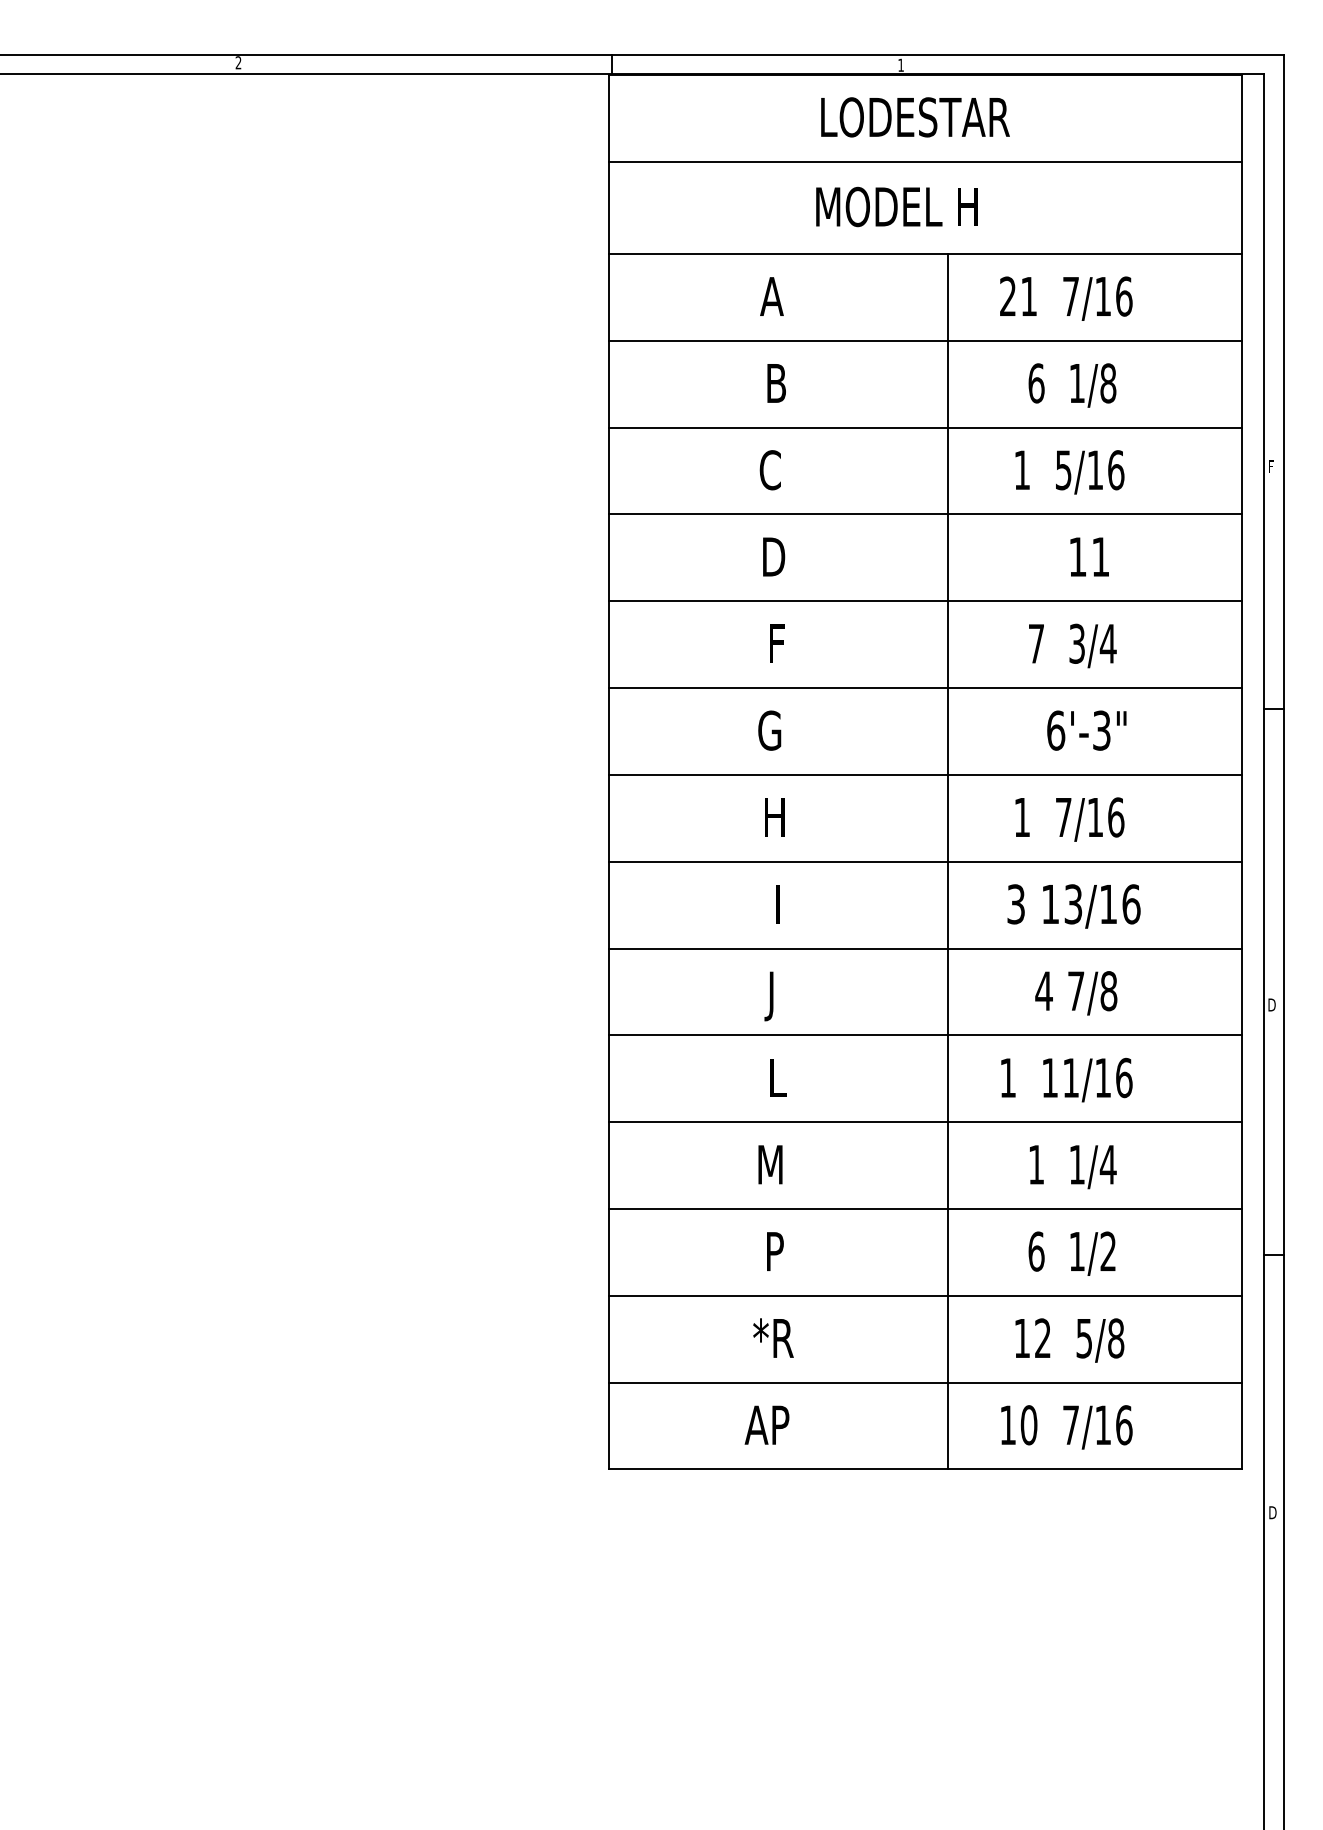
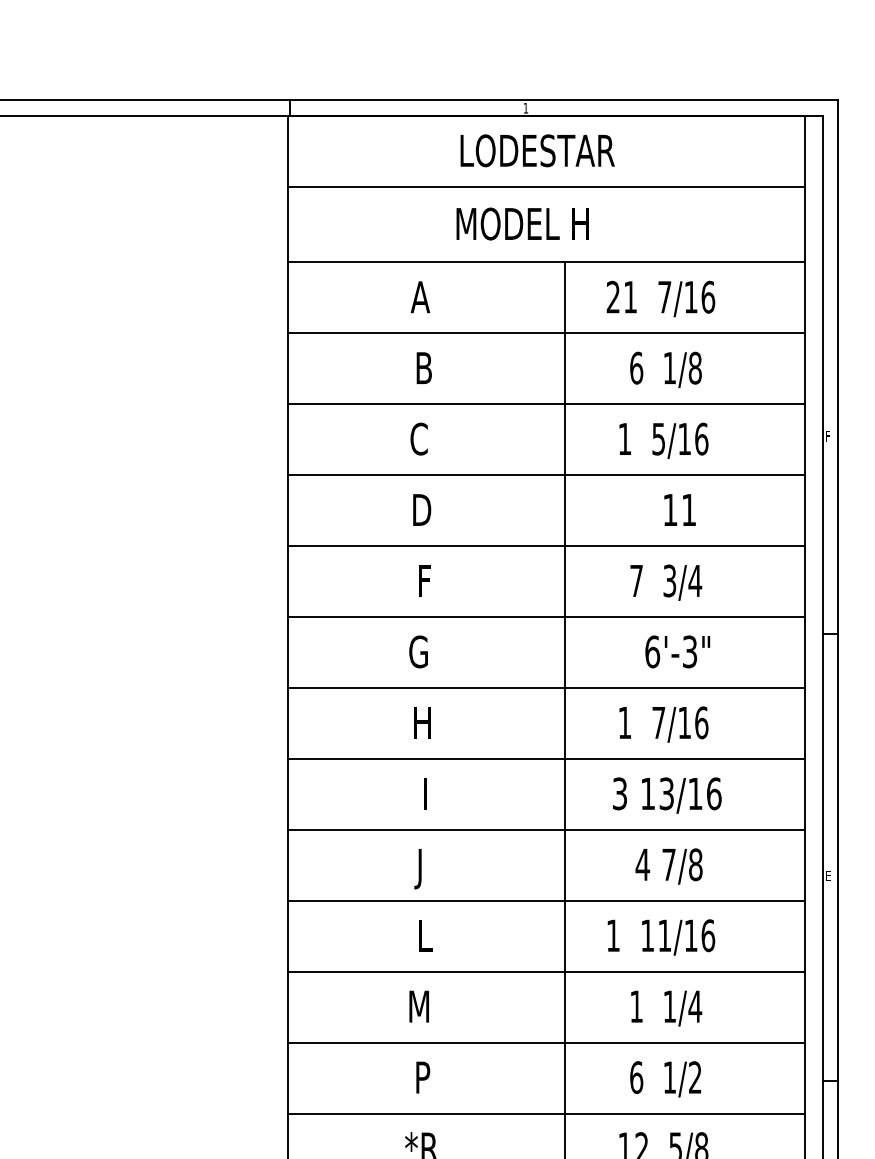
text: (1271, 1004) -> (828, 875), D -> E

